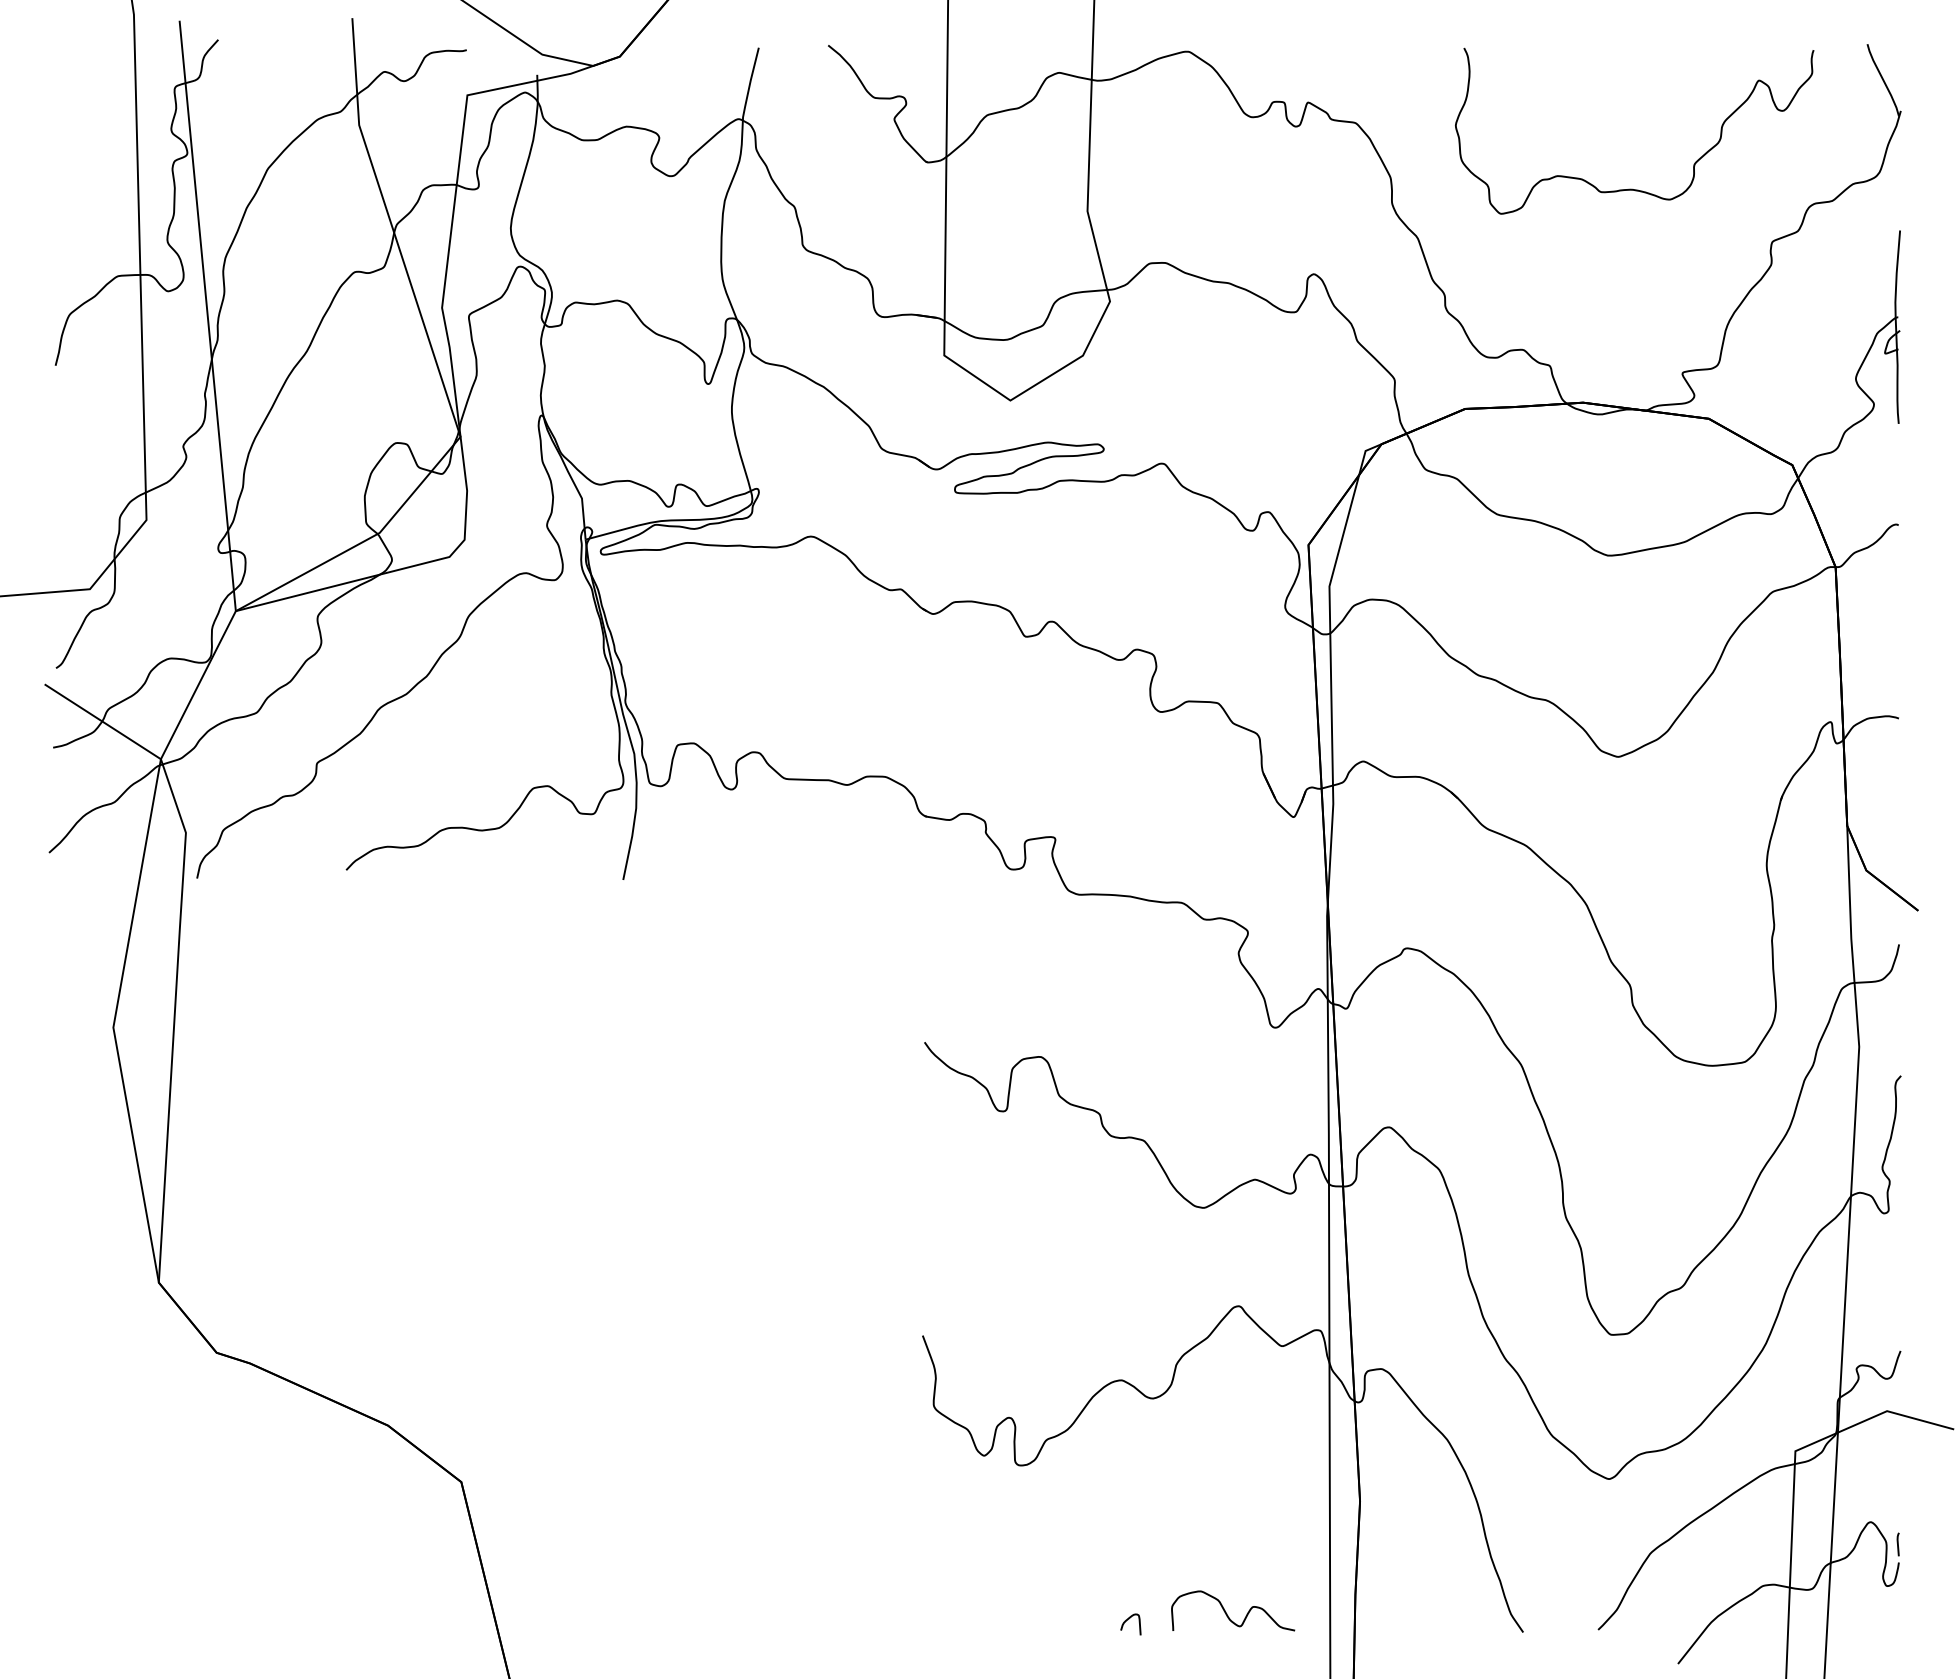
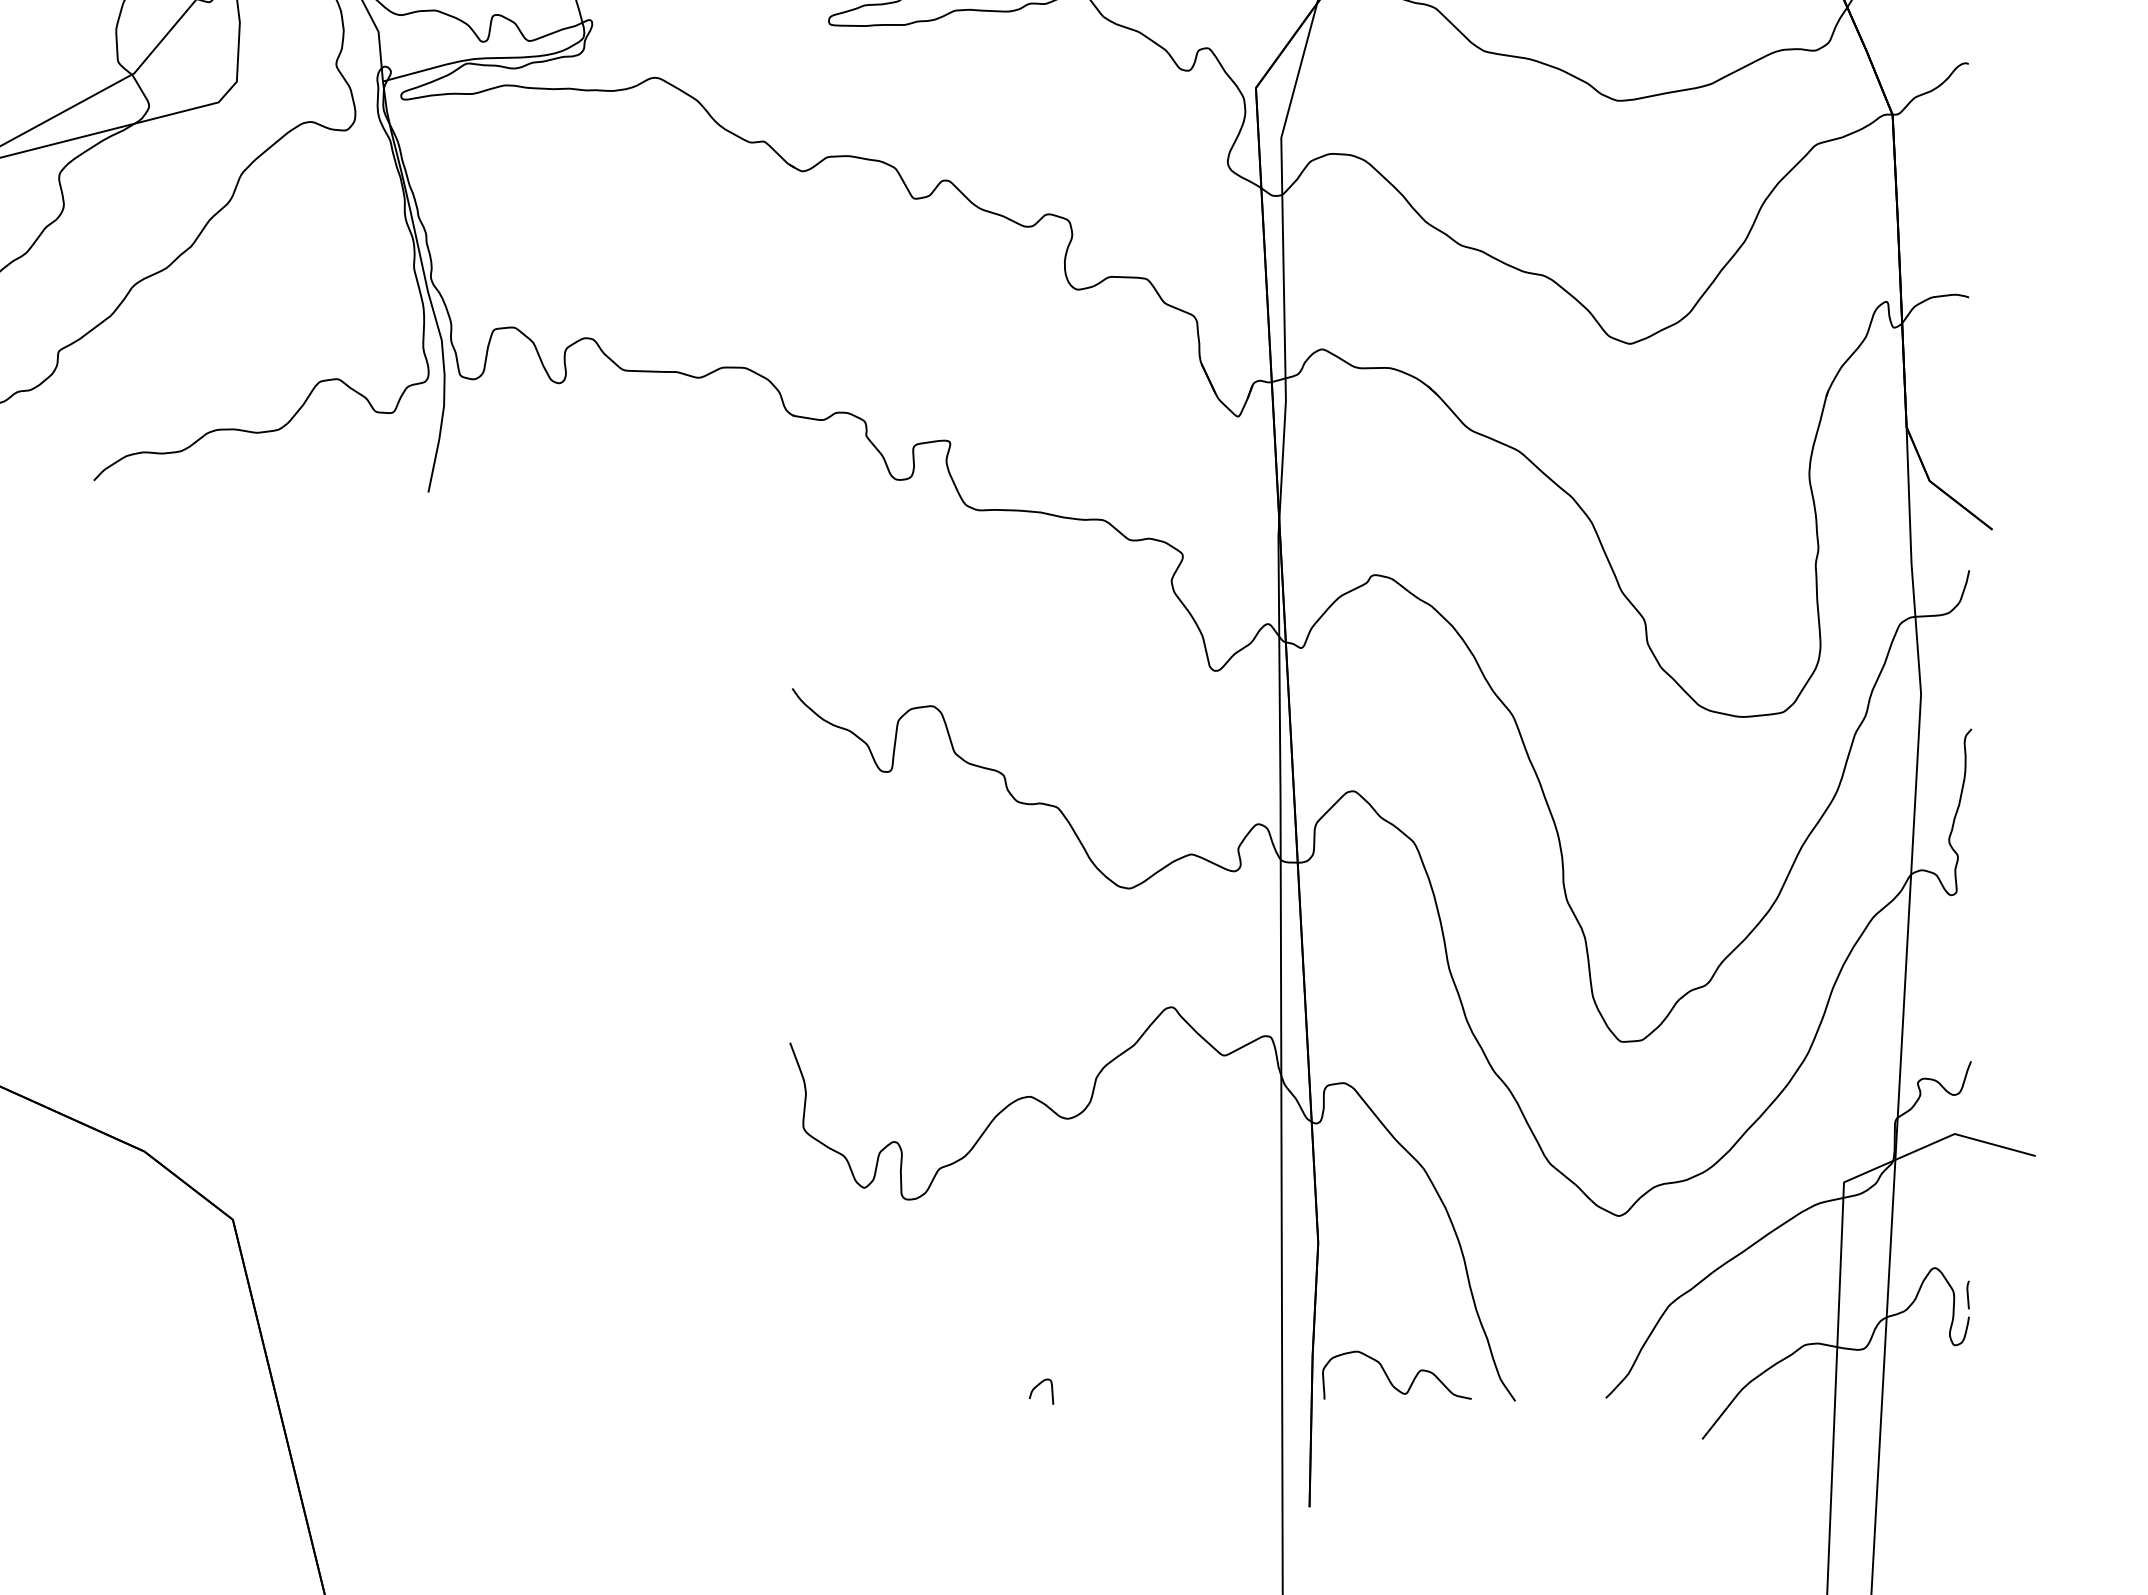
curve: (1227, 1613) -> (1390, 1378), moved

